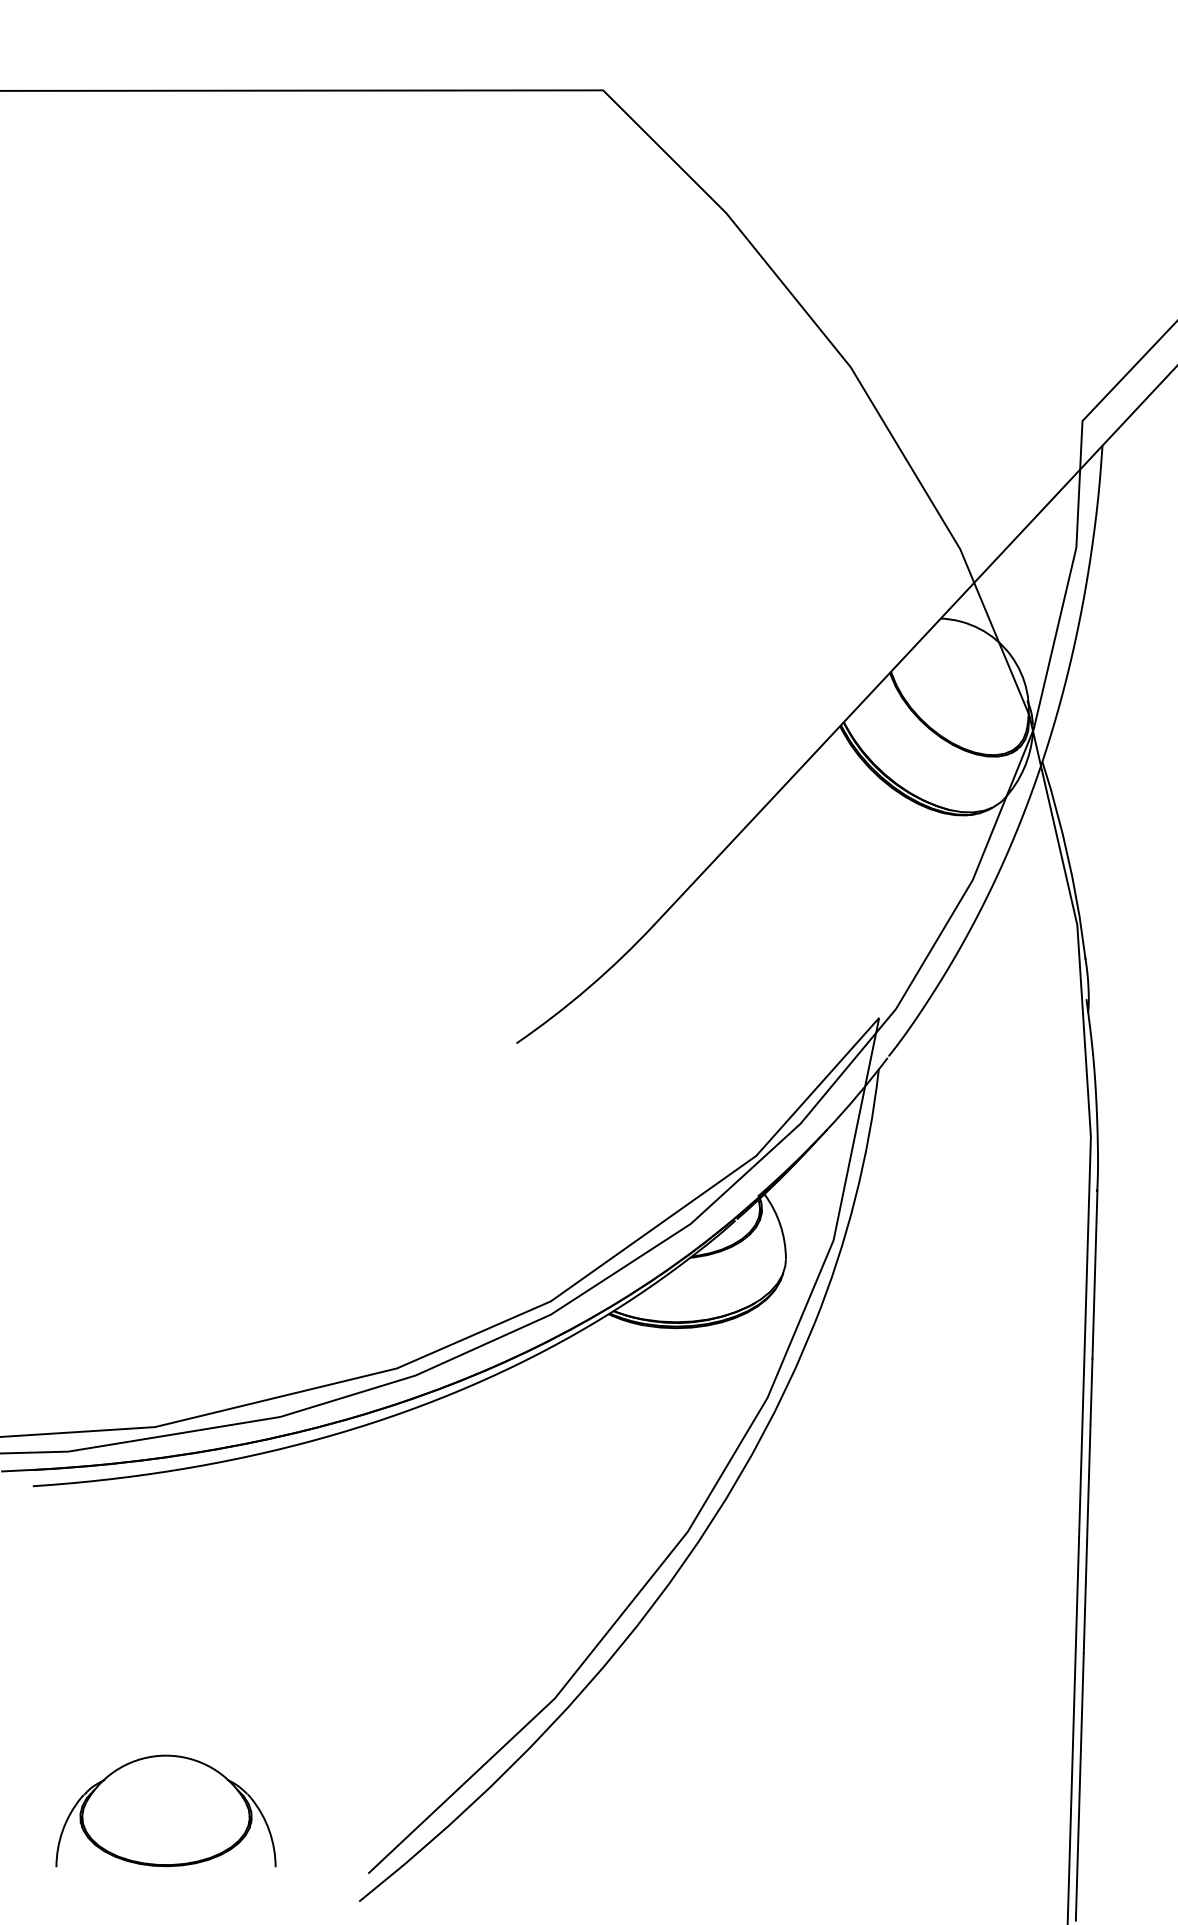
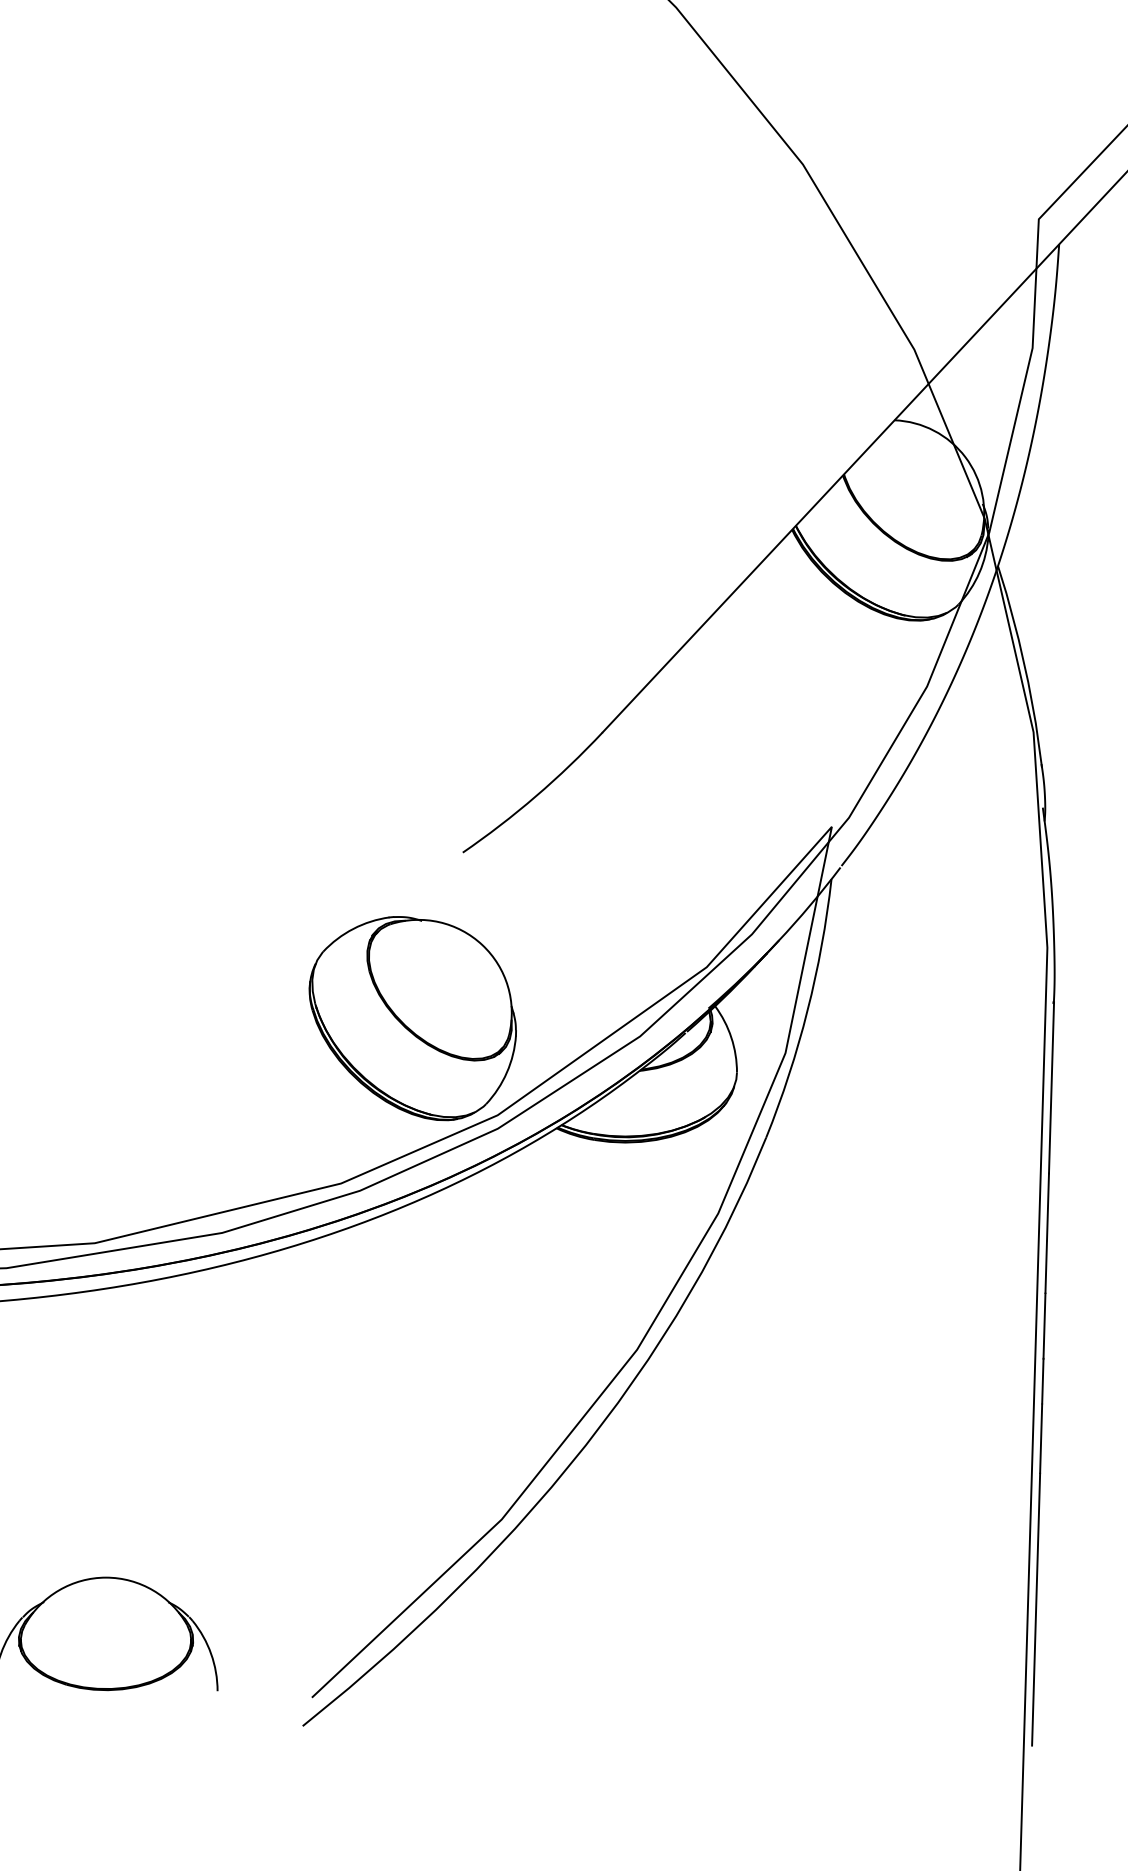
part: (467, 1206) -> (412, 1018), added

